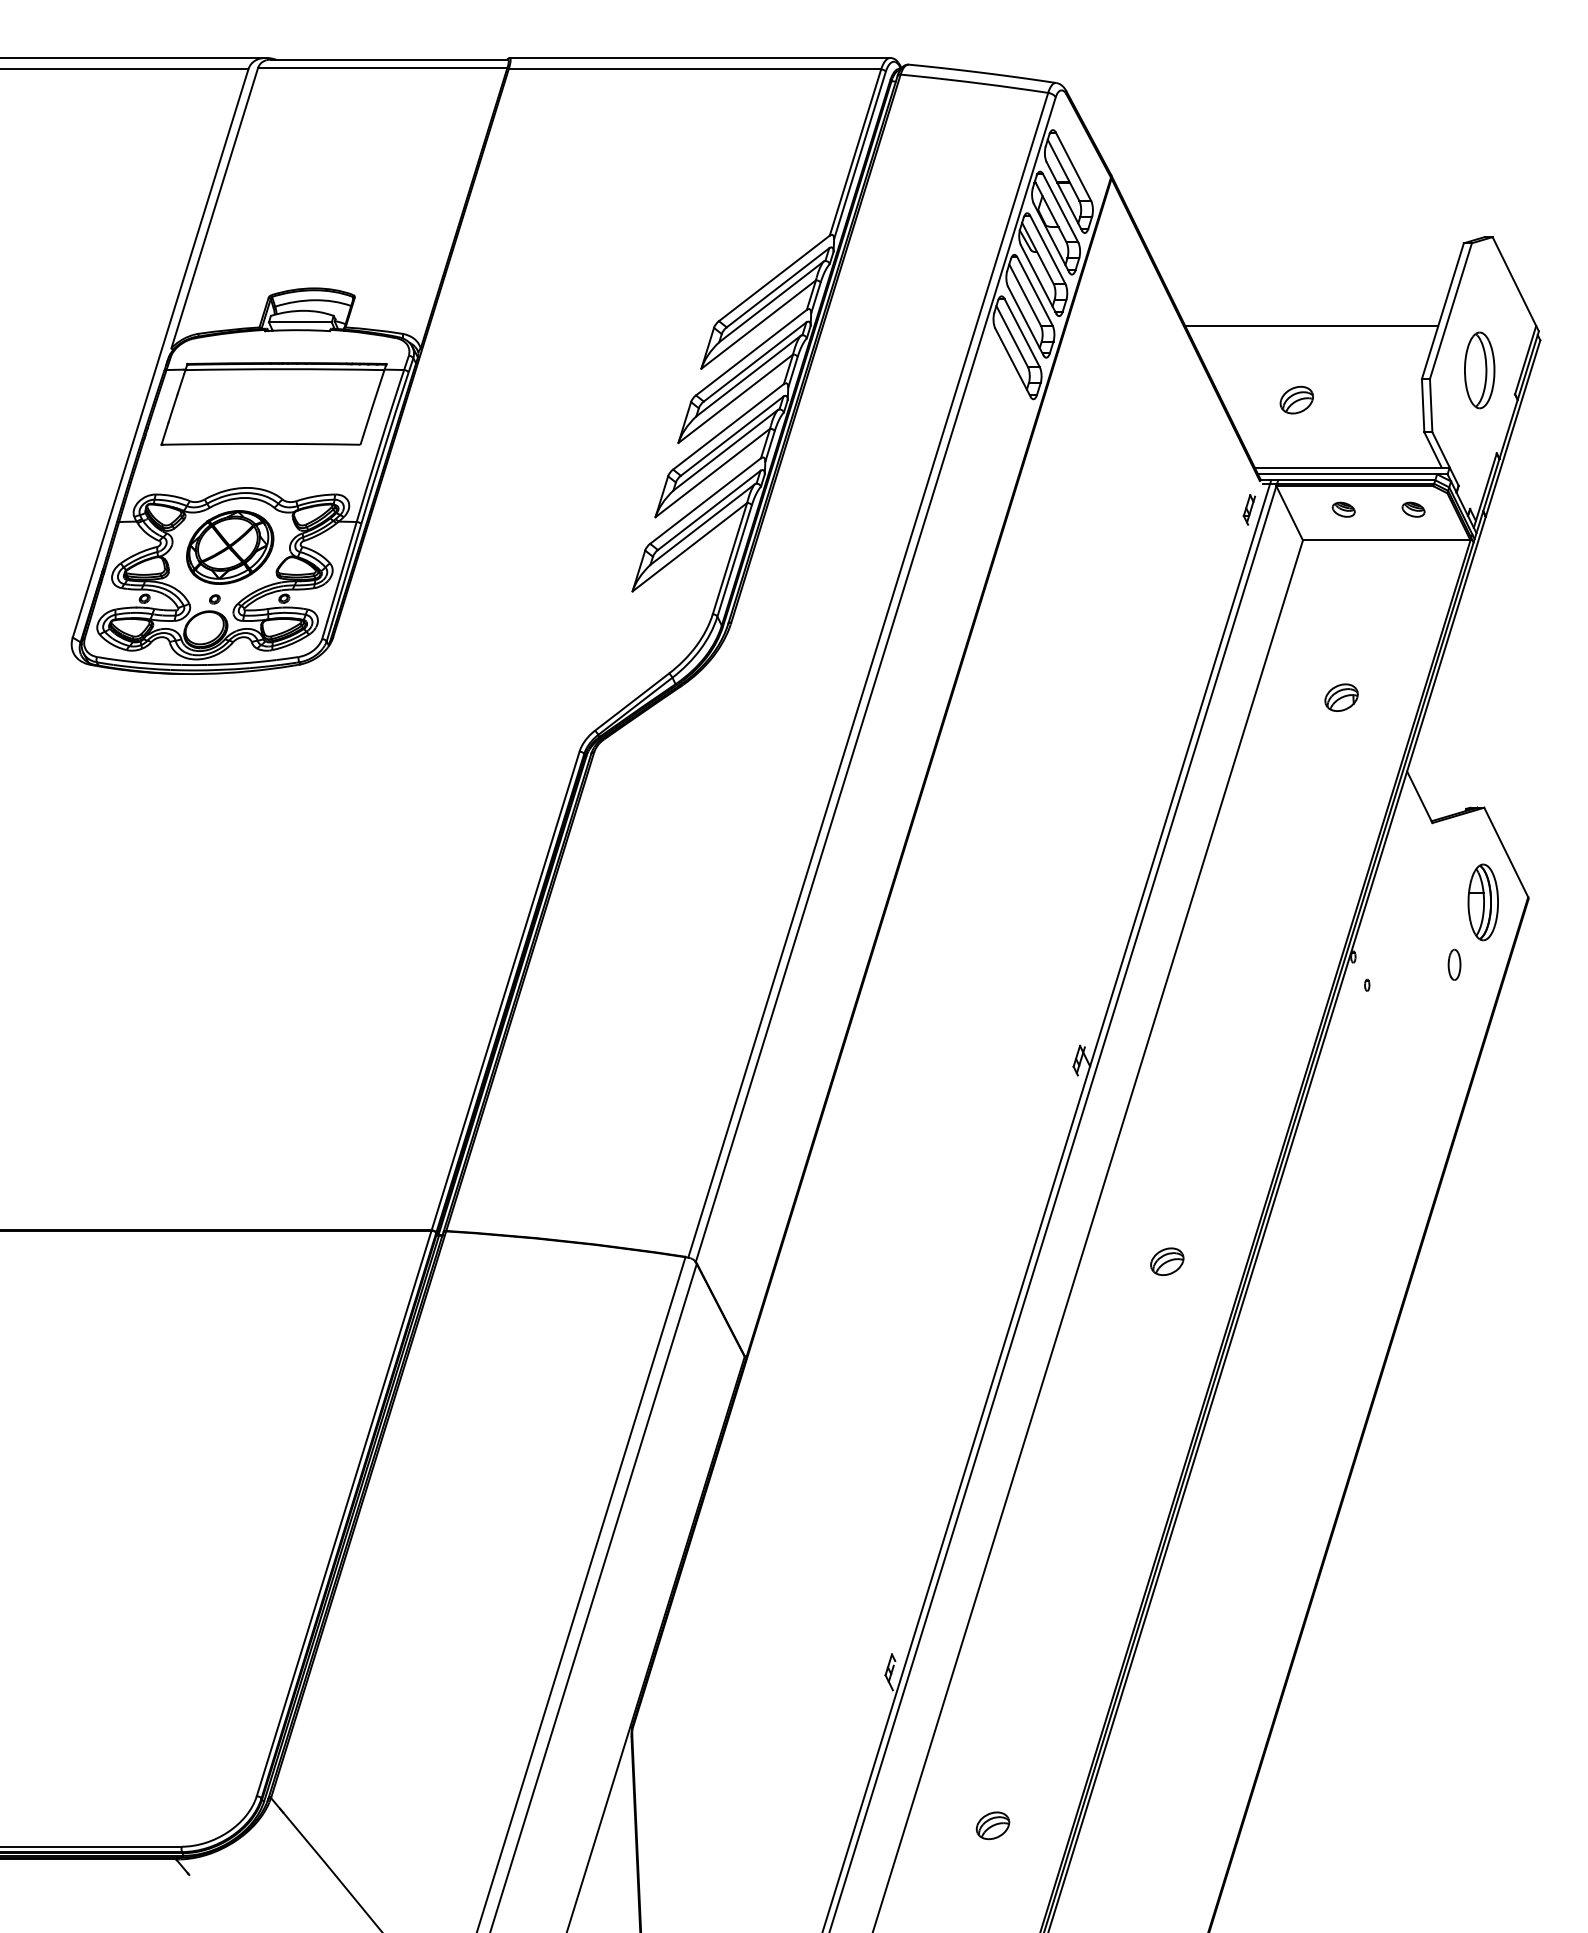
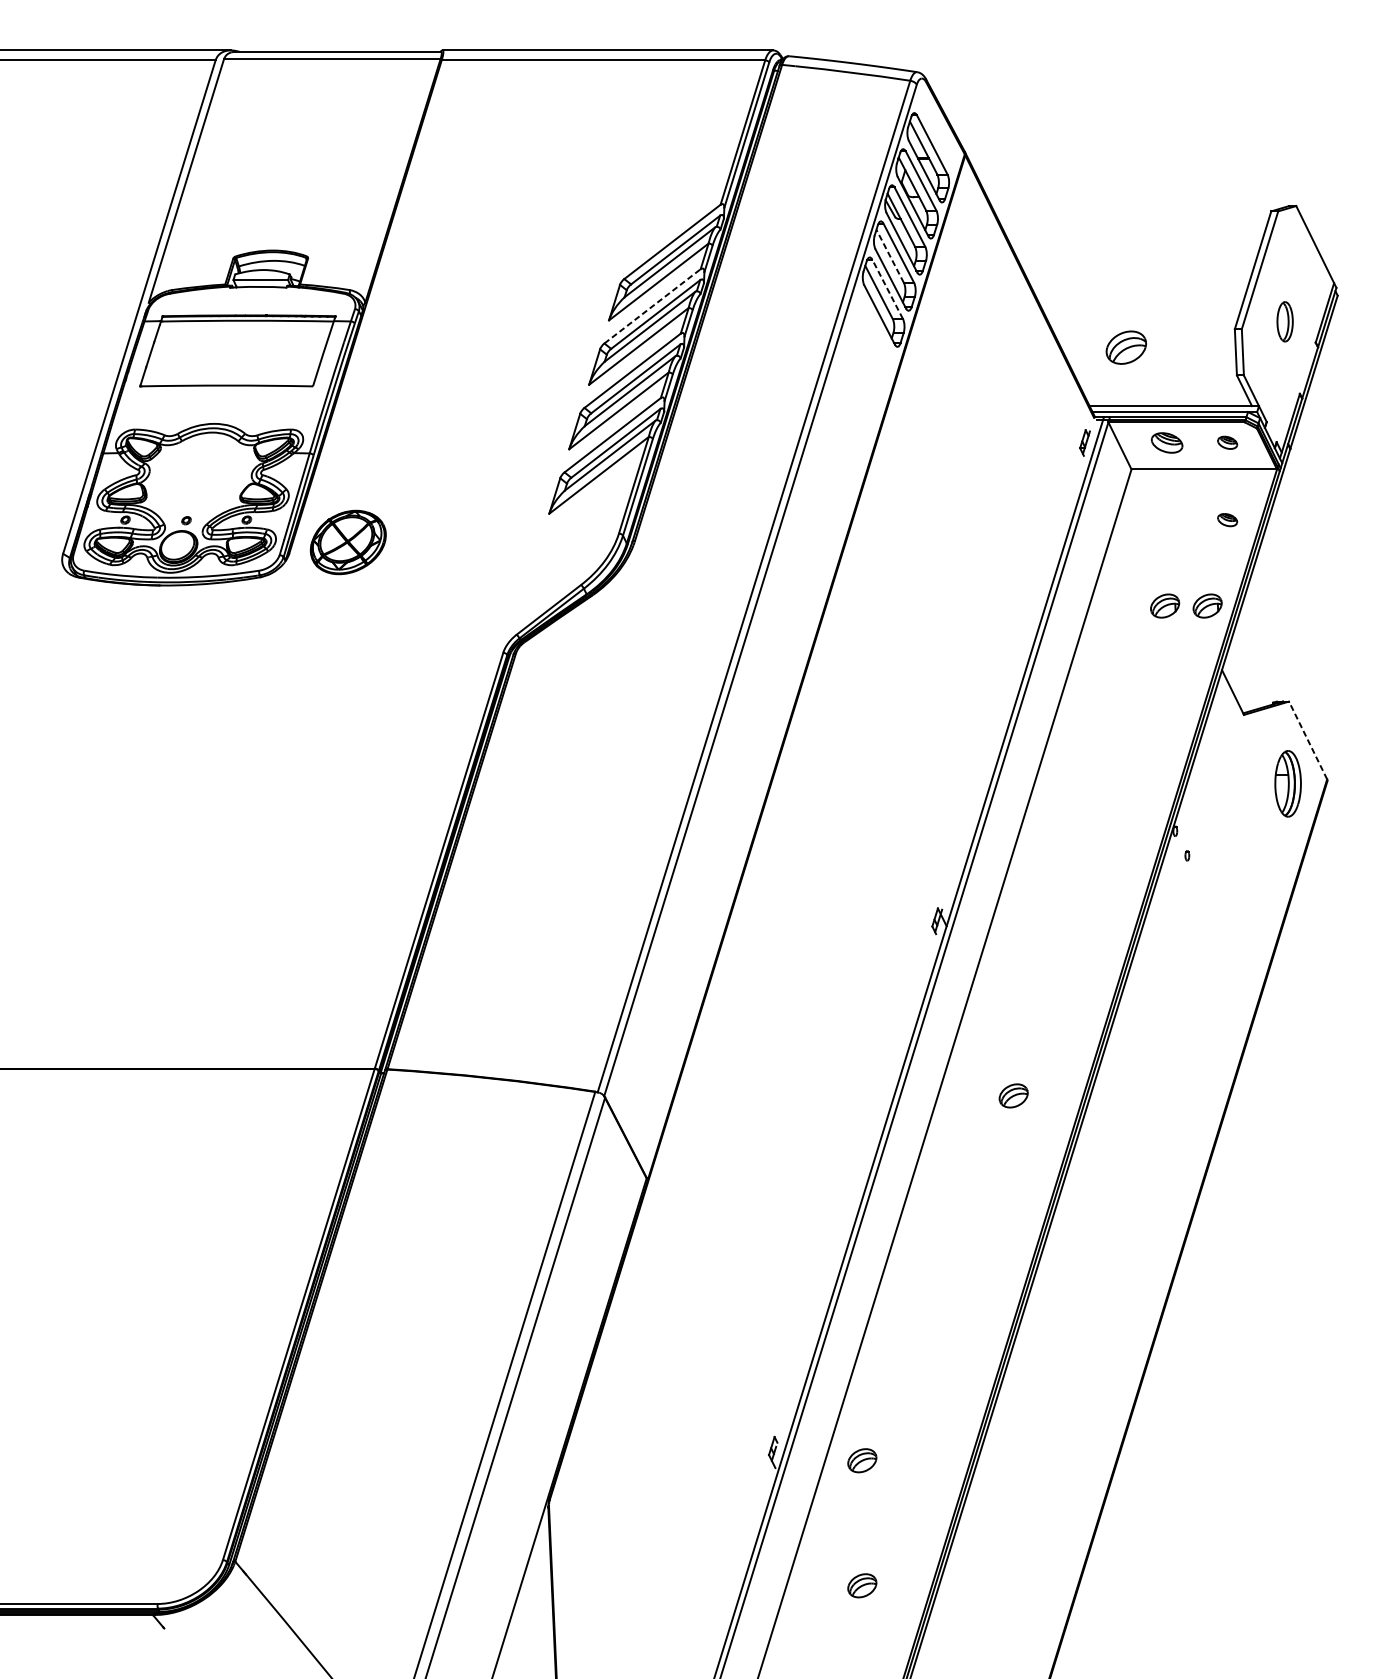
line: (1024, 294) -> (889, 255), solid -> dashed
line: (1311, 325) -> (1138, 282), removed
line: (1021, 332) -> (887, 288), solid -> dashed
line: (751, 352) -> (652, 306), solid -> dashed
part: (1479, 370) -> (1284, 321), size x0.6
part: (1296, 399) -> (1125, 347), size x1.4
part: (1343, 509) -> (1166, 442), size x1.6
part: (230, 547) -> (348, 542), moved
part: (1413, 598) -> (1227, 519), added
part: (1390, 697) -> (1207, 605), added
line: (1506, 852) -> (1308, 740), solid -> dashed
part: (1454, 964) -> (1263, 837), removed
part: (992, 1681) -> (861, 1460), added

